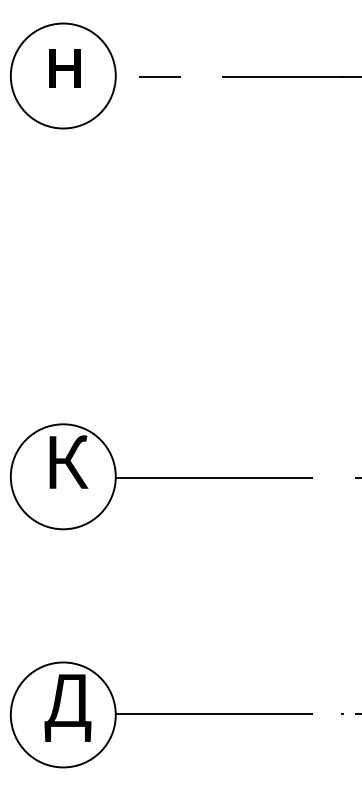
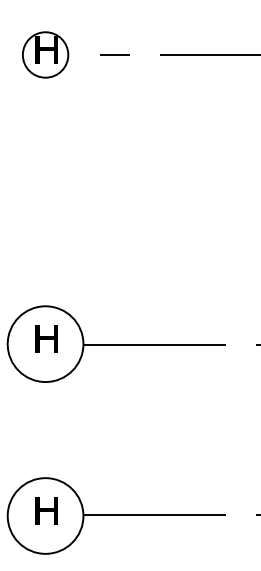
circle: (63, 75) -> (45, 54), size x0.6
text: (68, 462) -> (49, 333), К -> н
text: (67, 707) -> (48, 510), Д -> н

